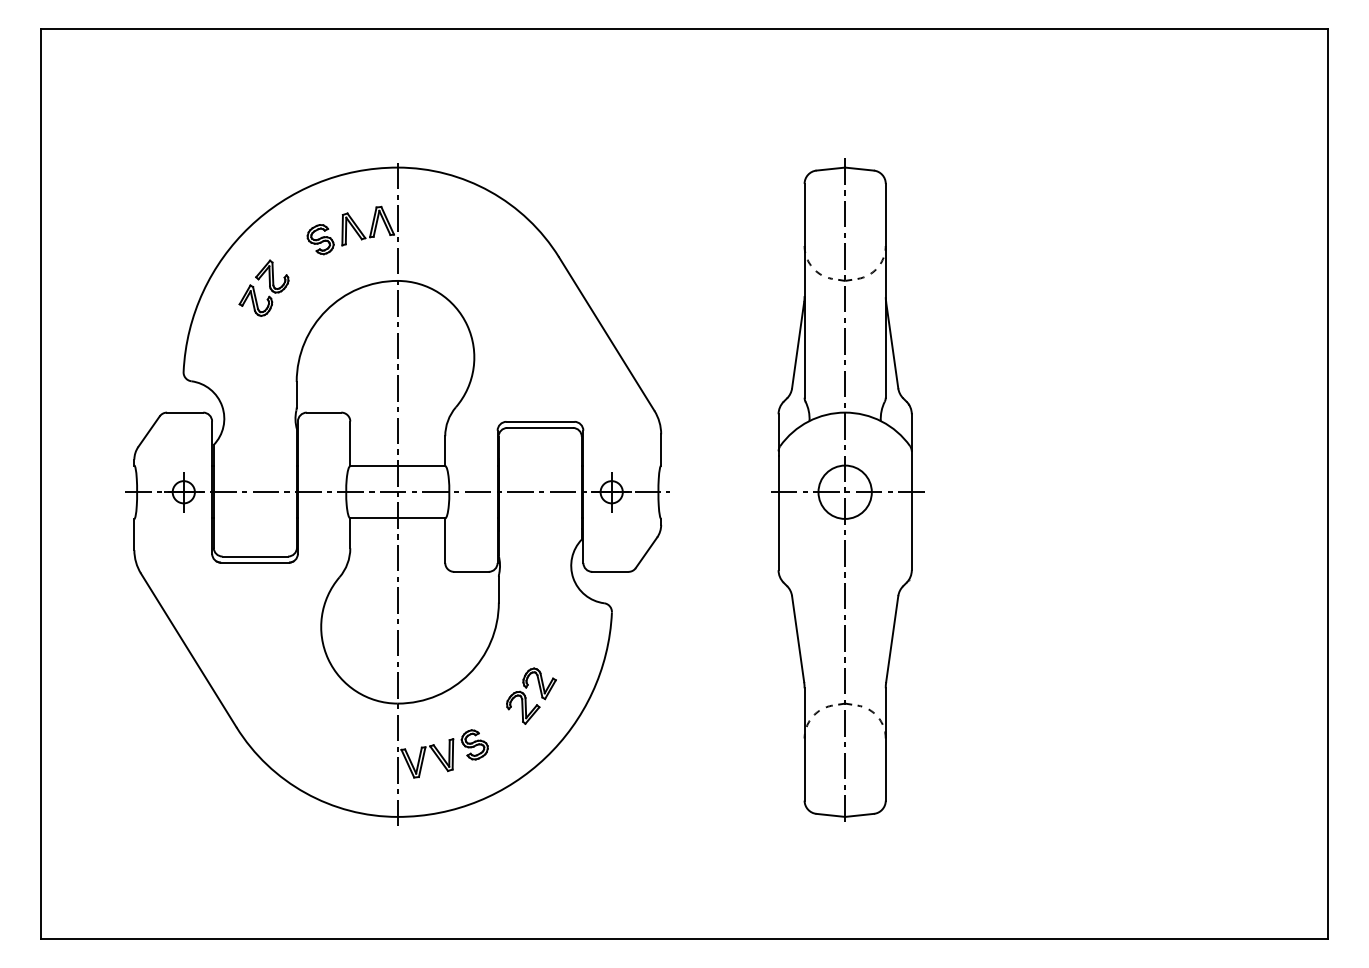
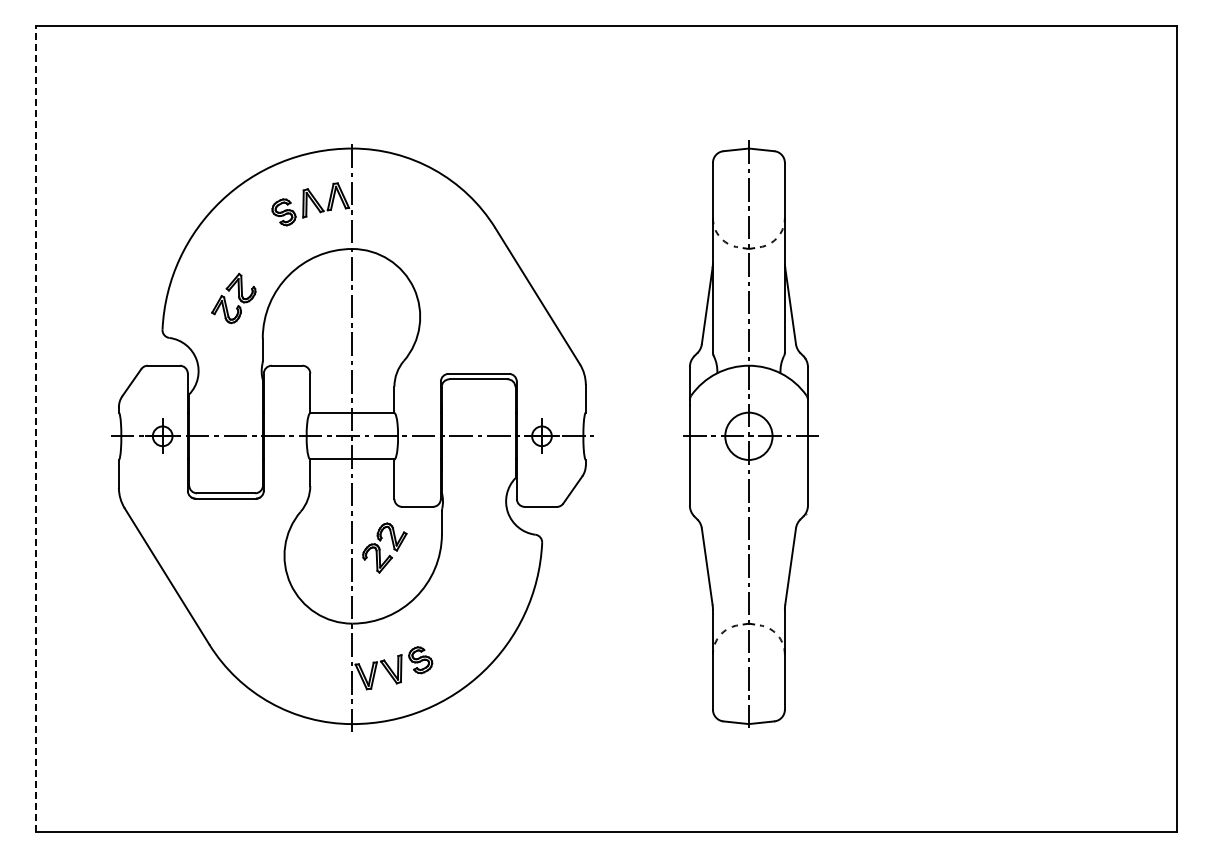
part: (263, 288) -> (233, 298), moved
line: (41, 483) -> (36, 428), solid -> dashed
part: (531, 695) -> (384, 547), moved

